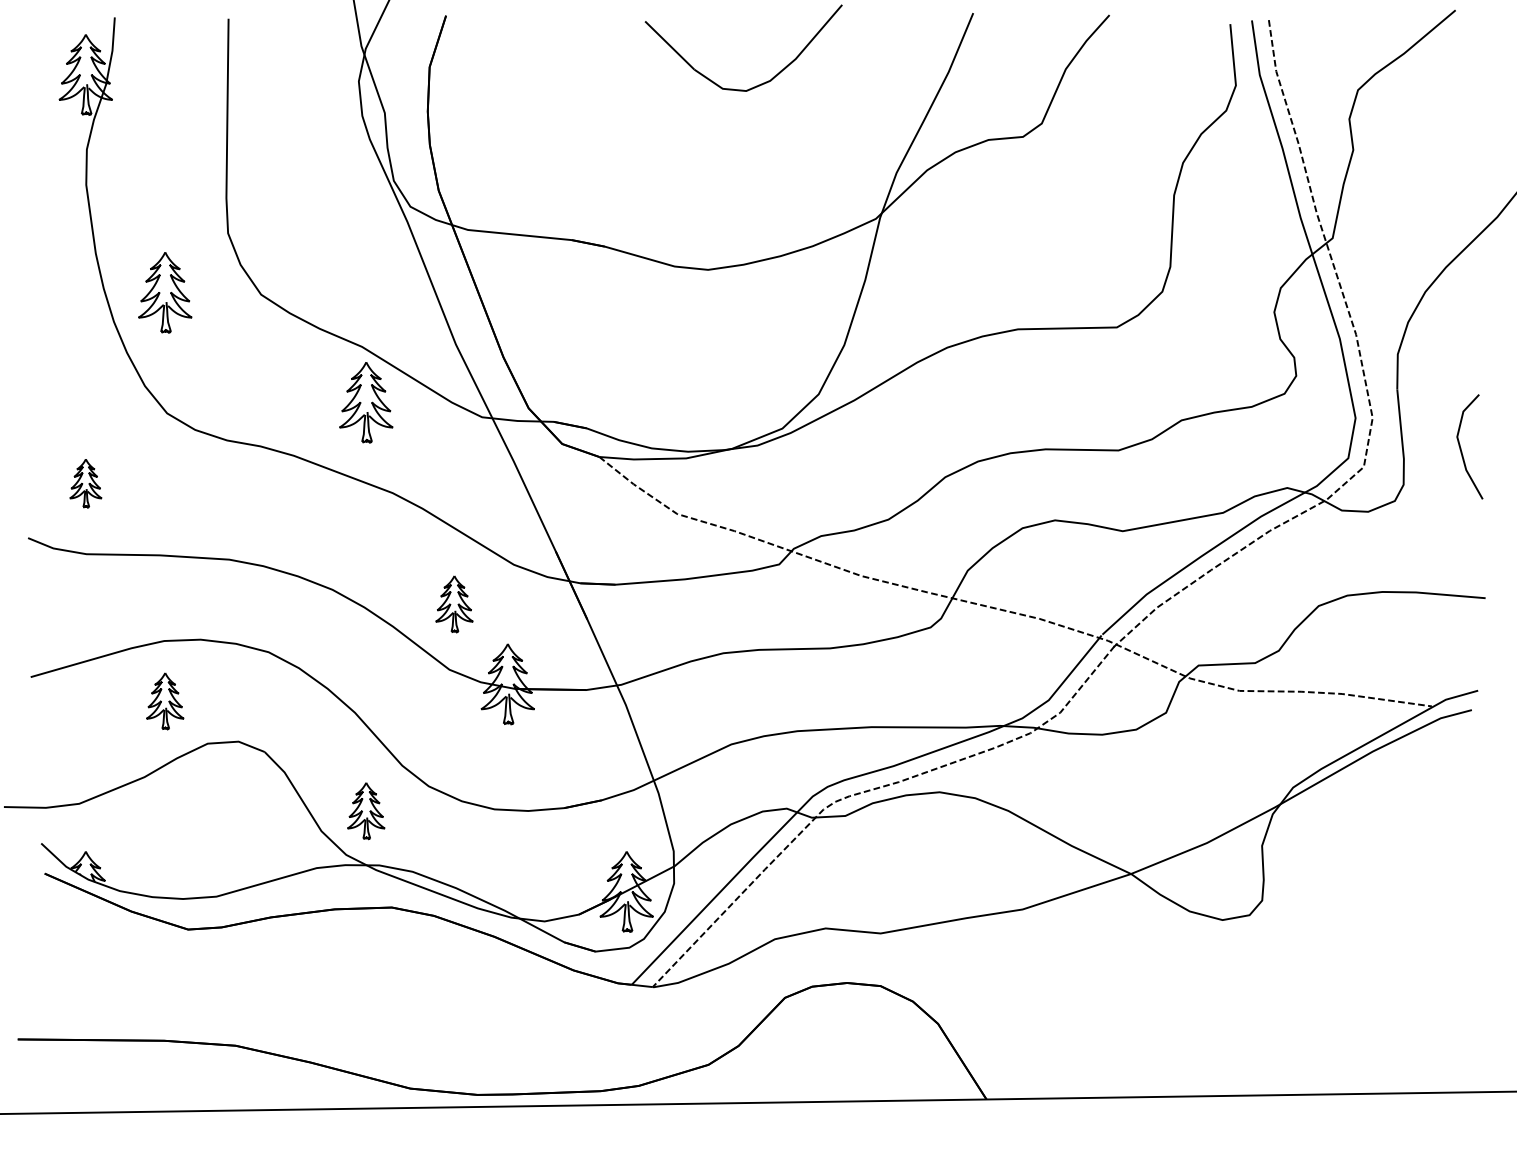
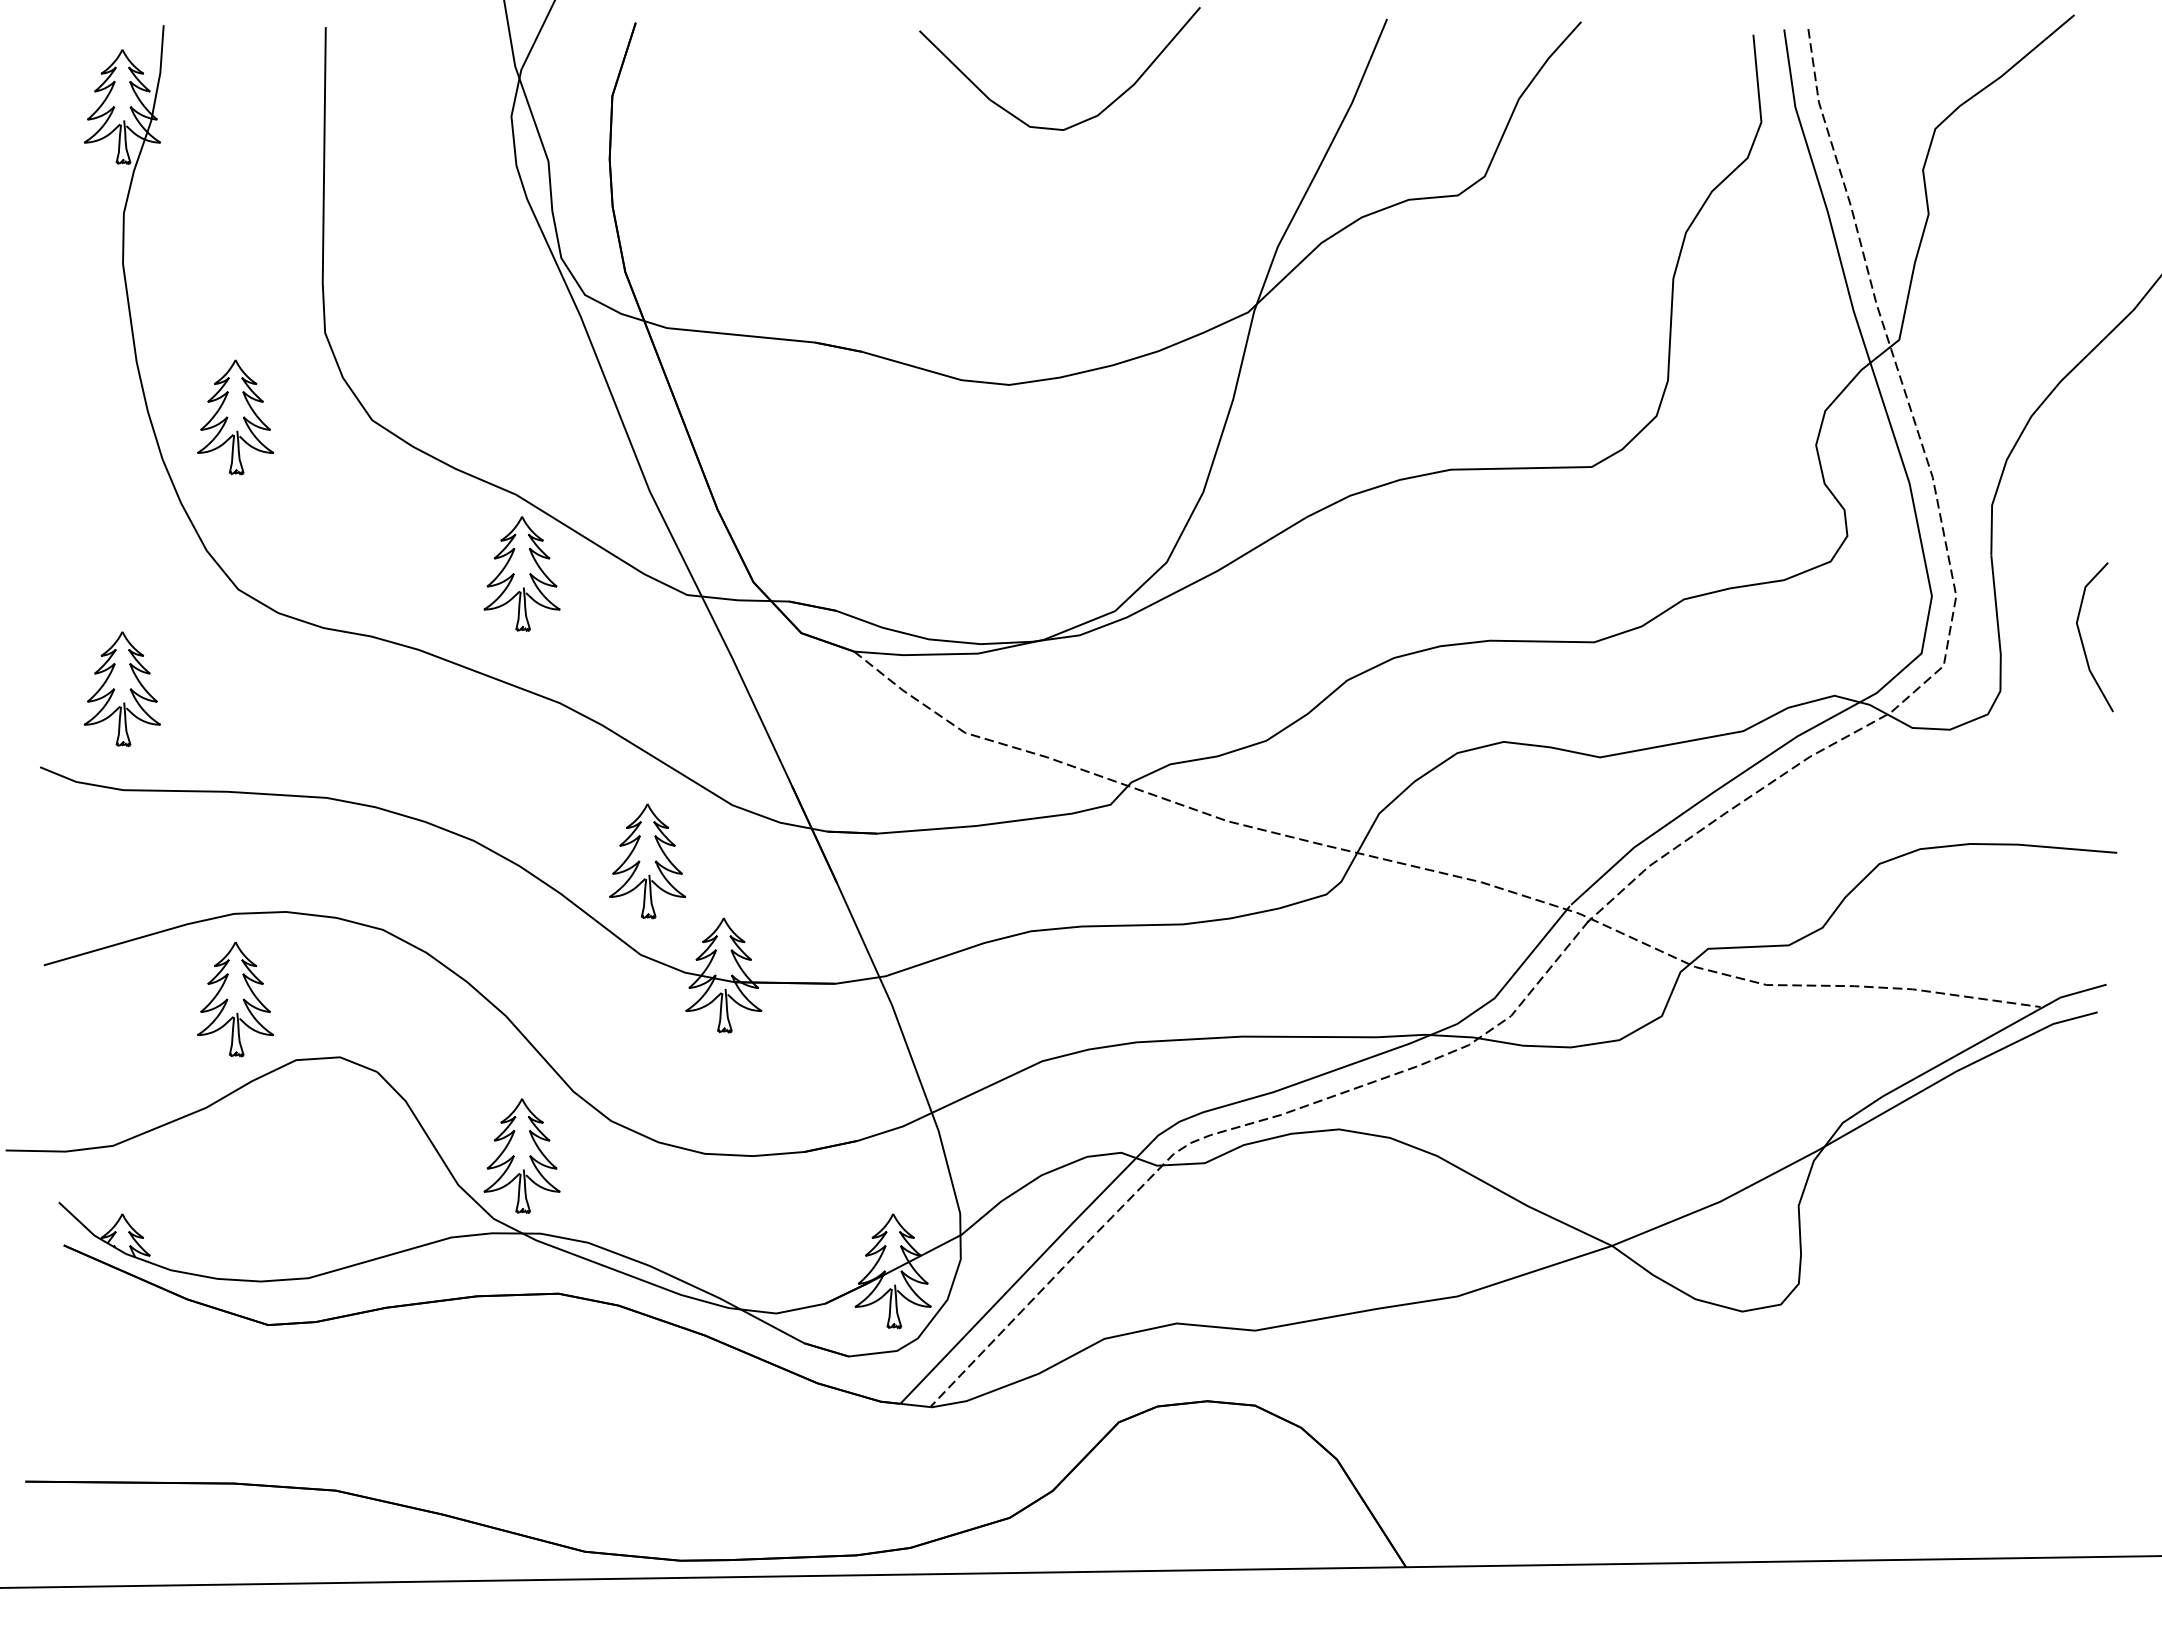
part: (85, 483) -> (122, 689), size x1.67
part: (454, 604) -> (647, 861), size x1.43
part: (165, 701) -> (235, 999), size x1.43
part: (365, 810) -> (521, 1155), size x1.43

